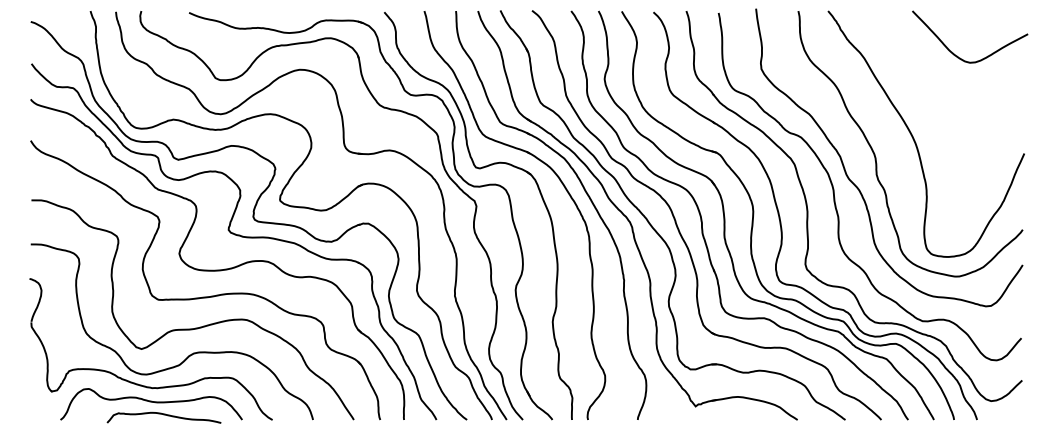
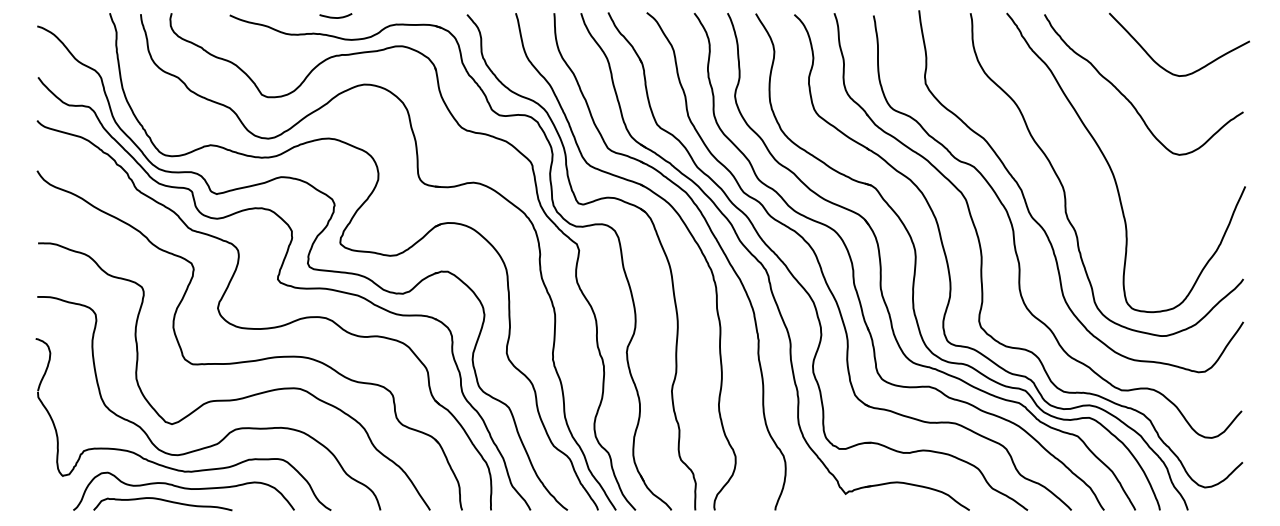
curve: (276, 14) -> (336, 17), added
curve: (928, 81) -> (1128, 98), added
curve: (163, 415) -> (162, 501), moved

